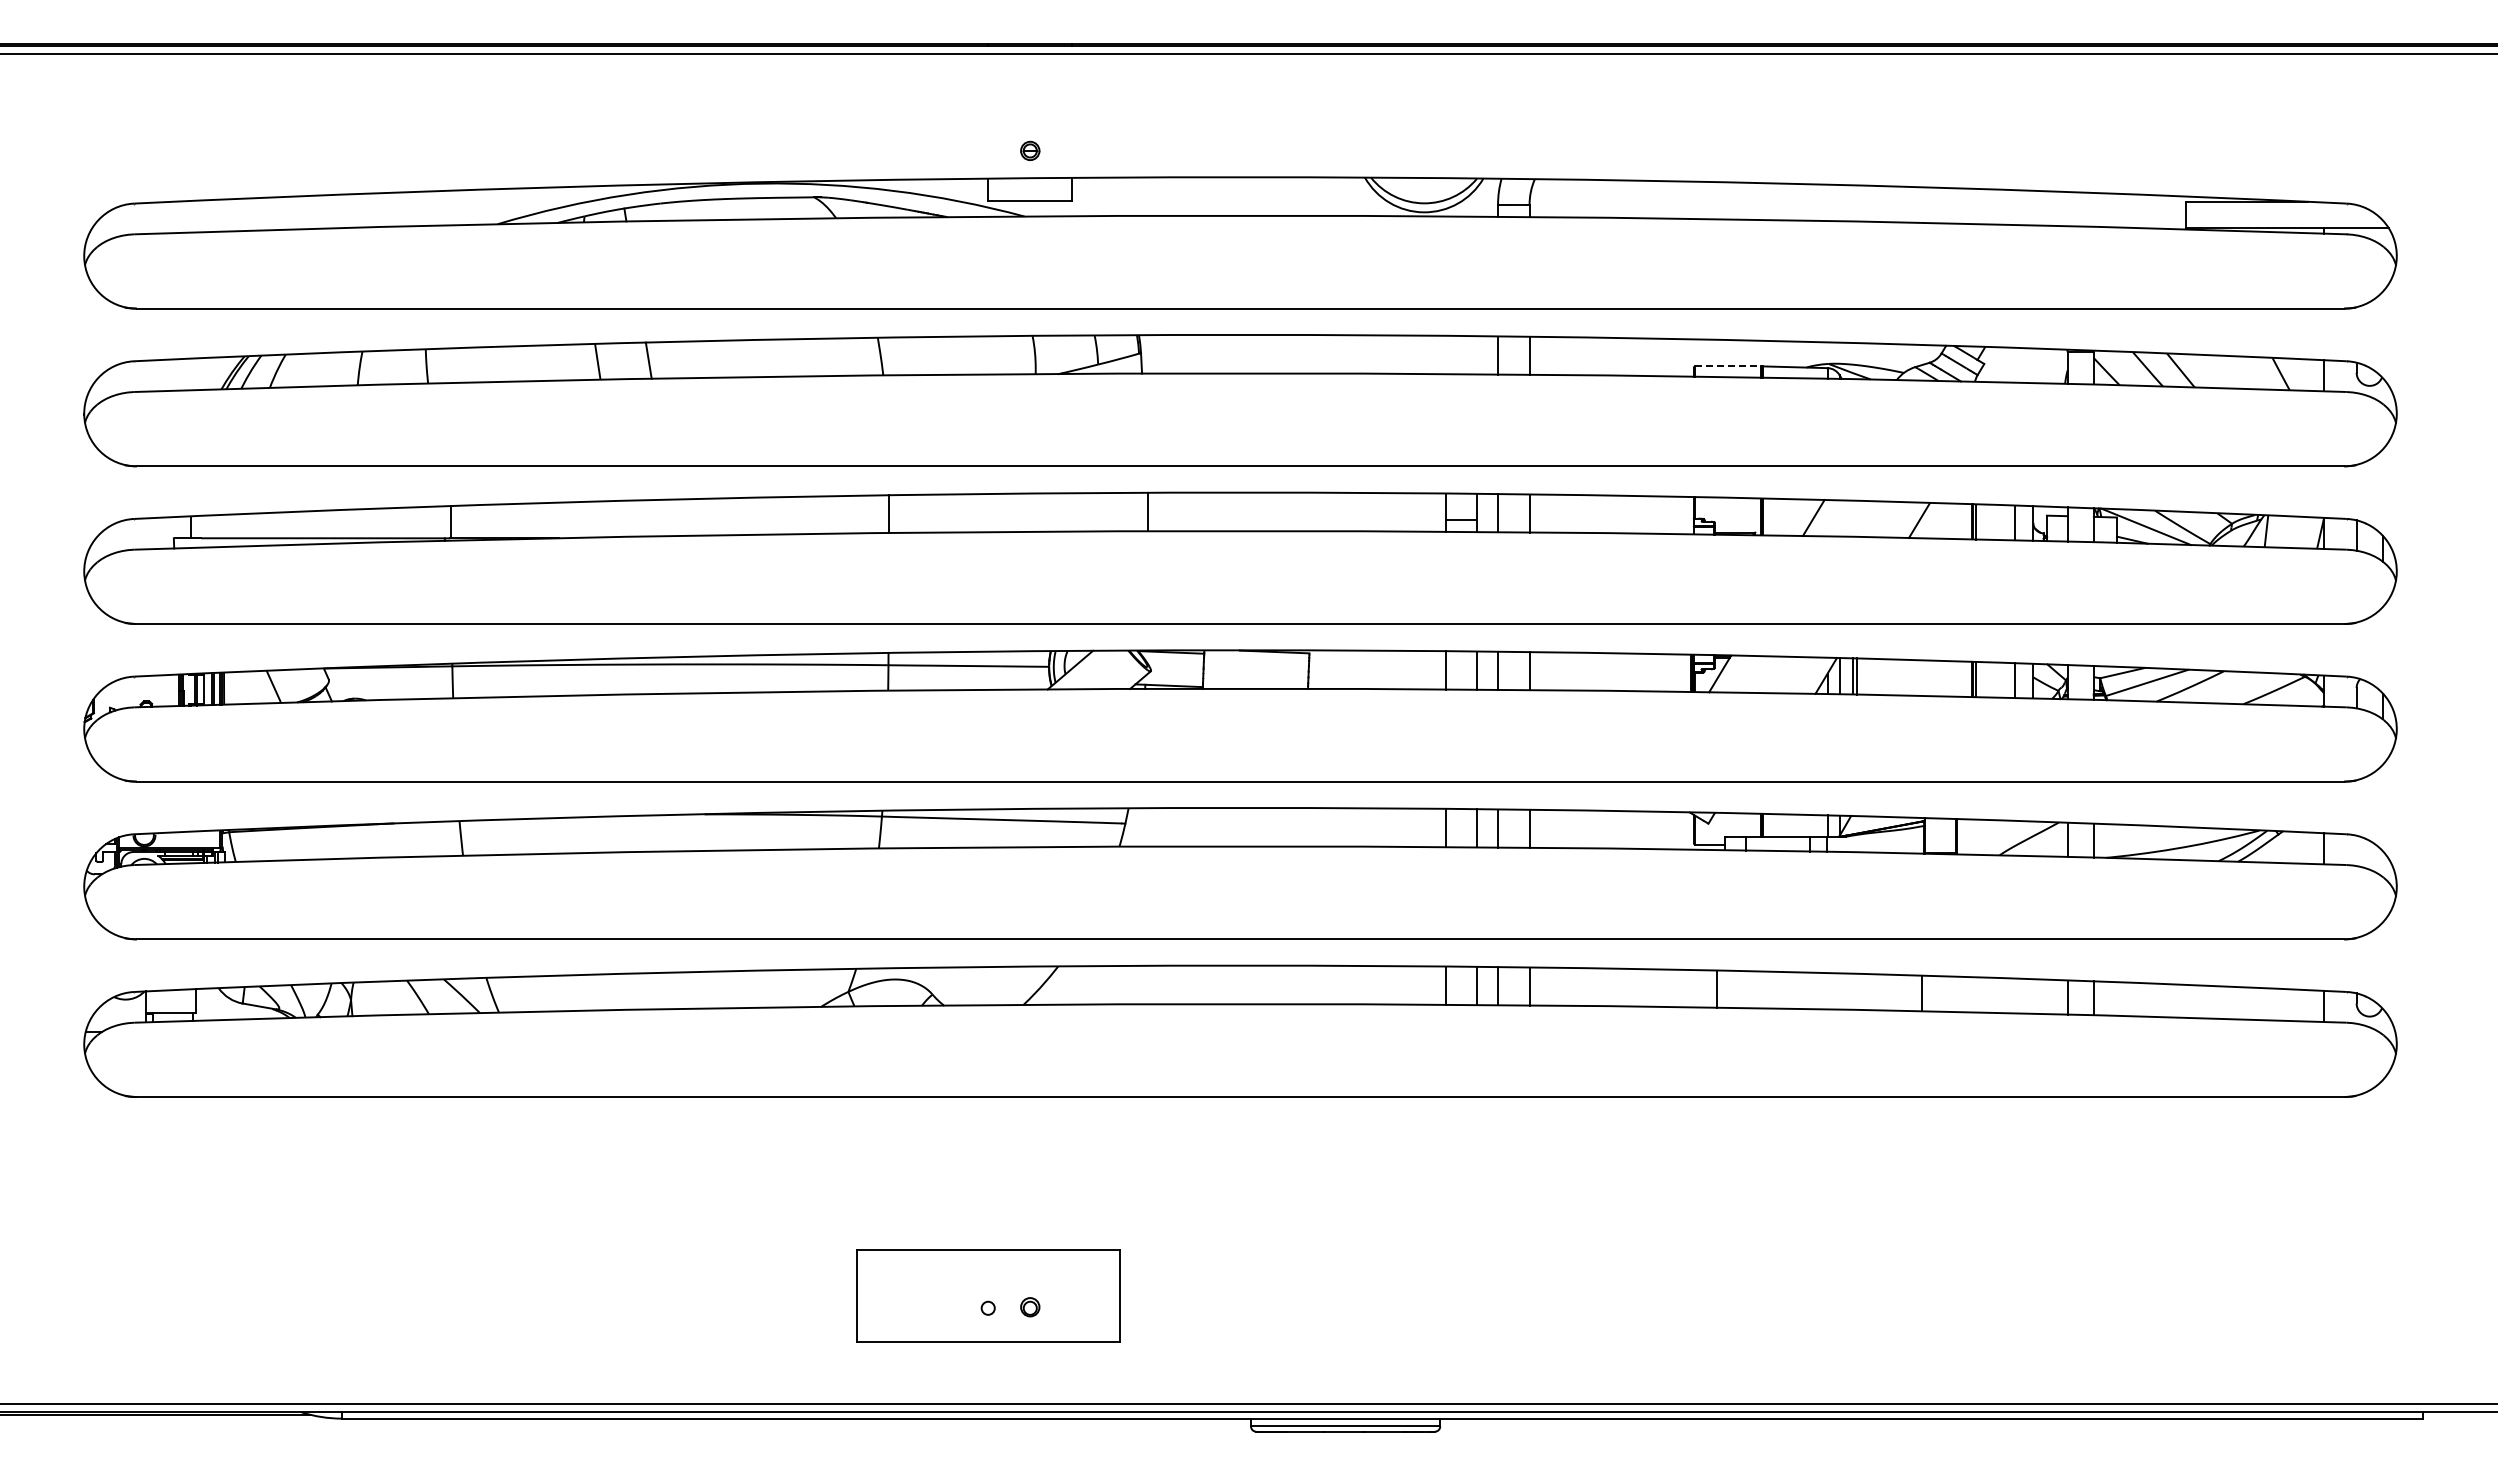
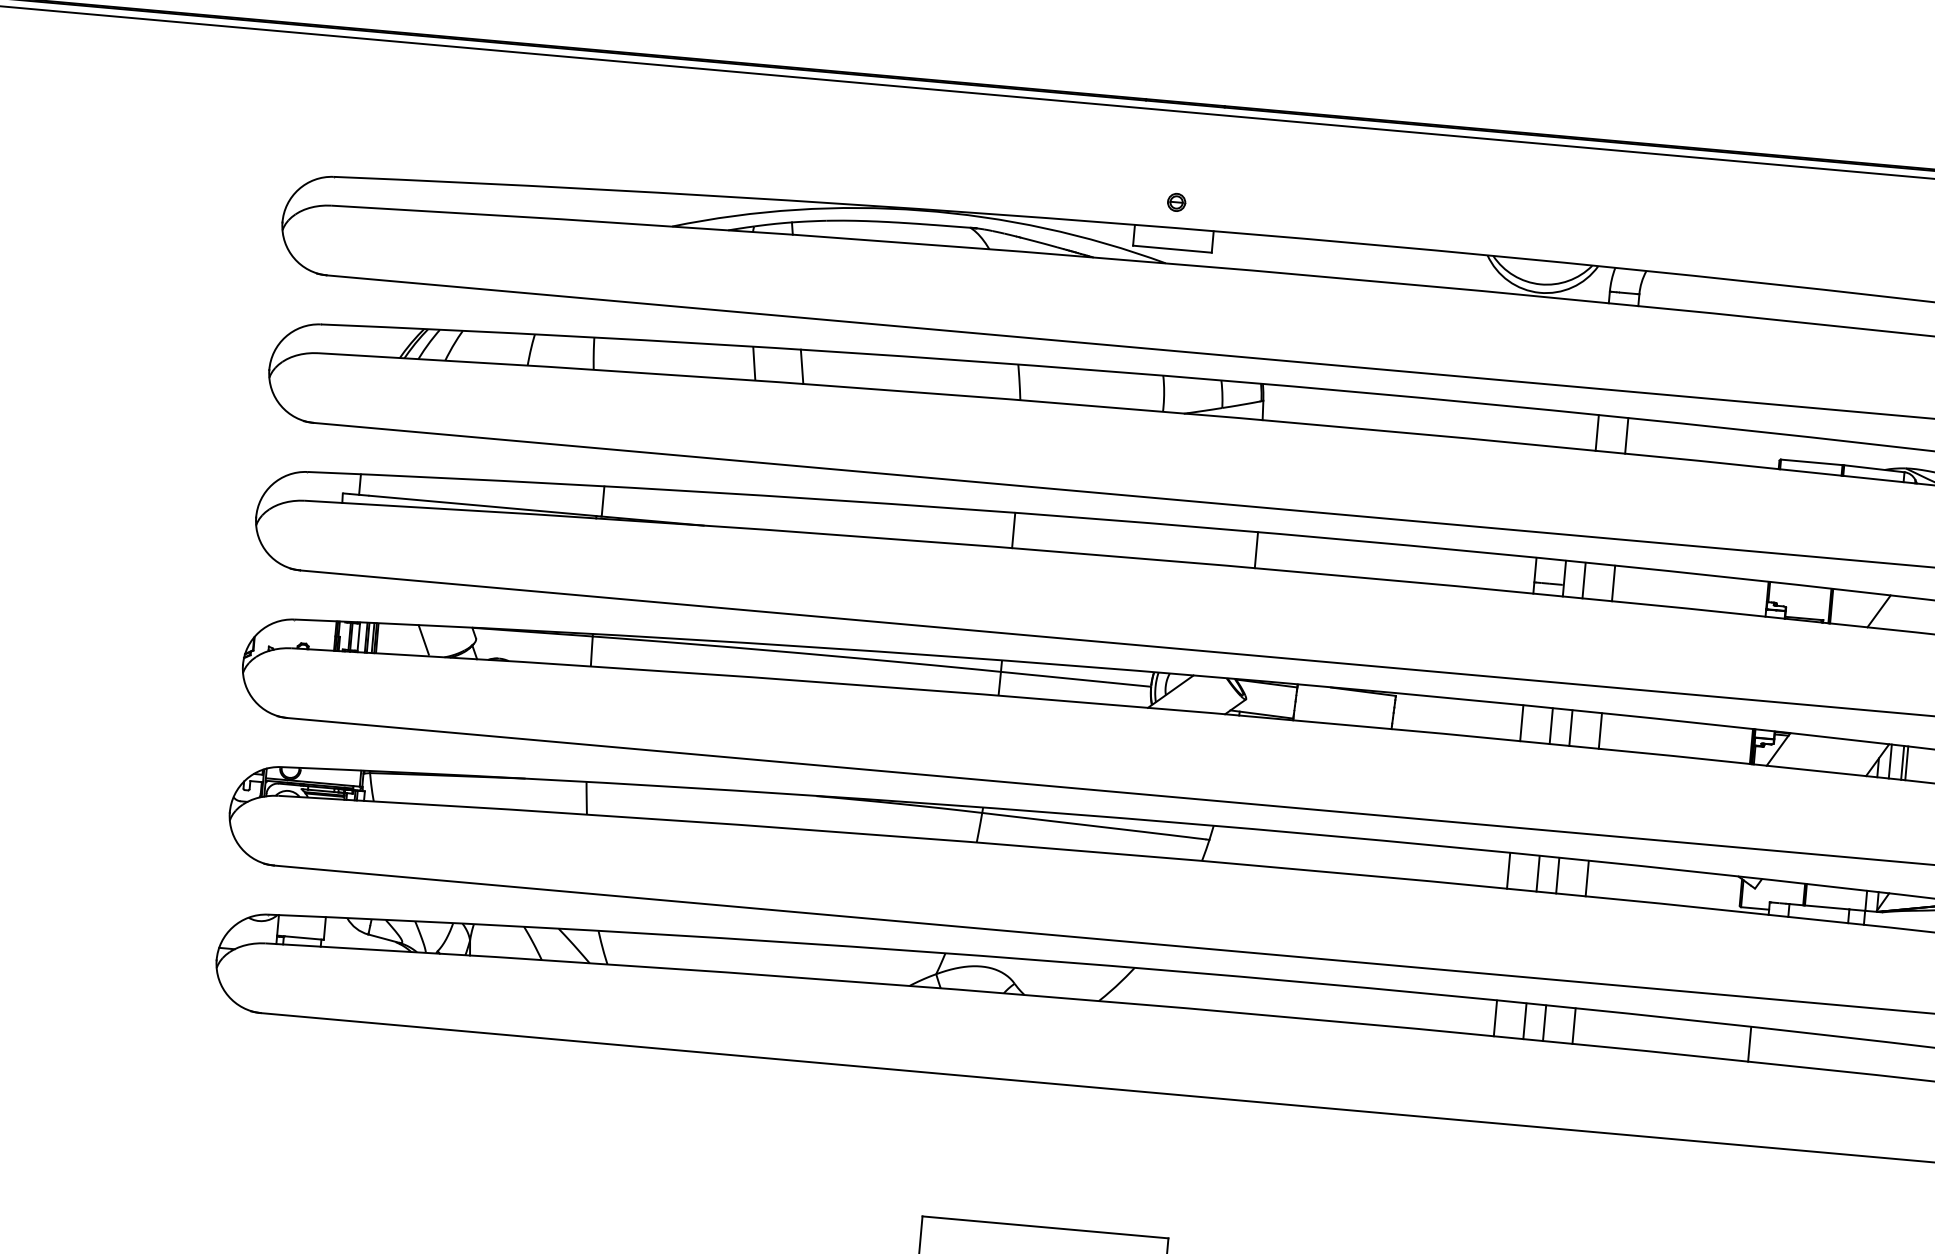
line: (1728, 366) -> (1811, 462), dashed -> solid

